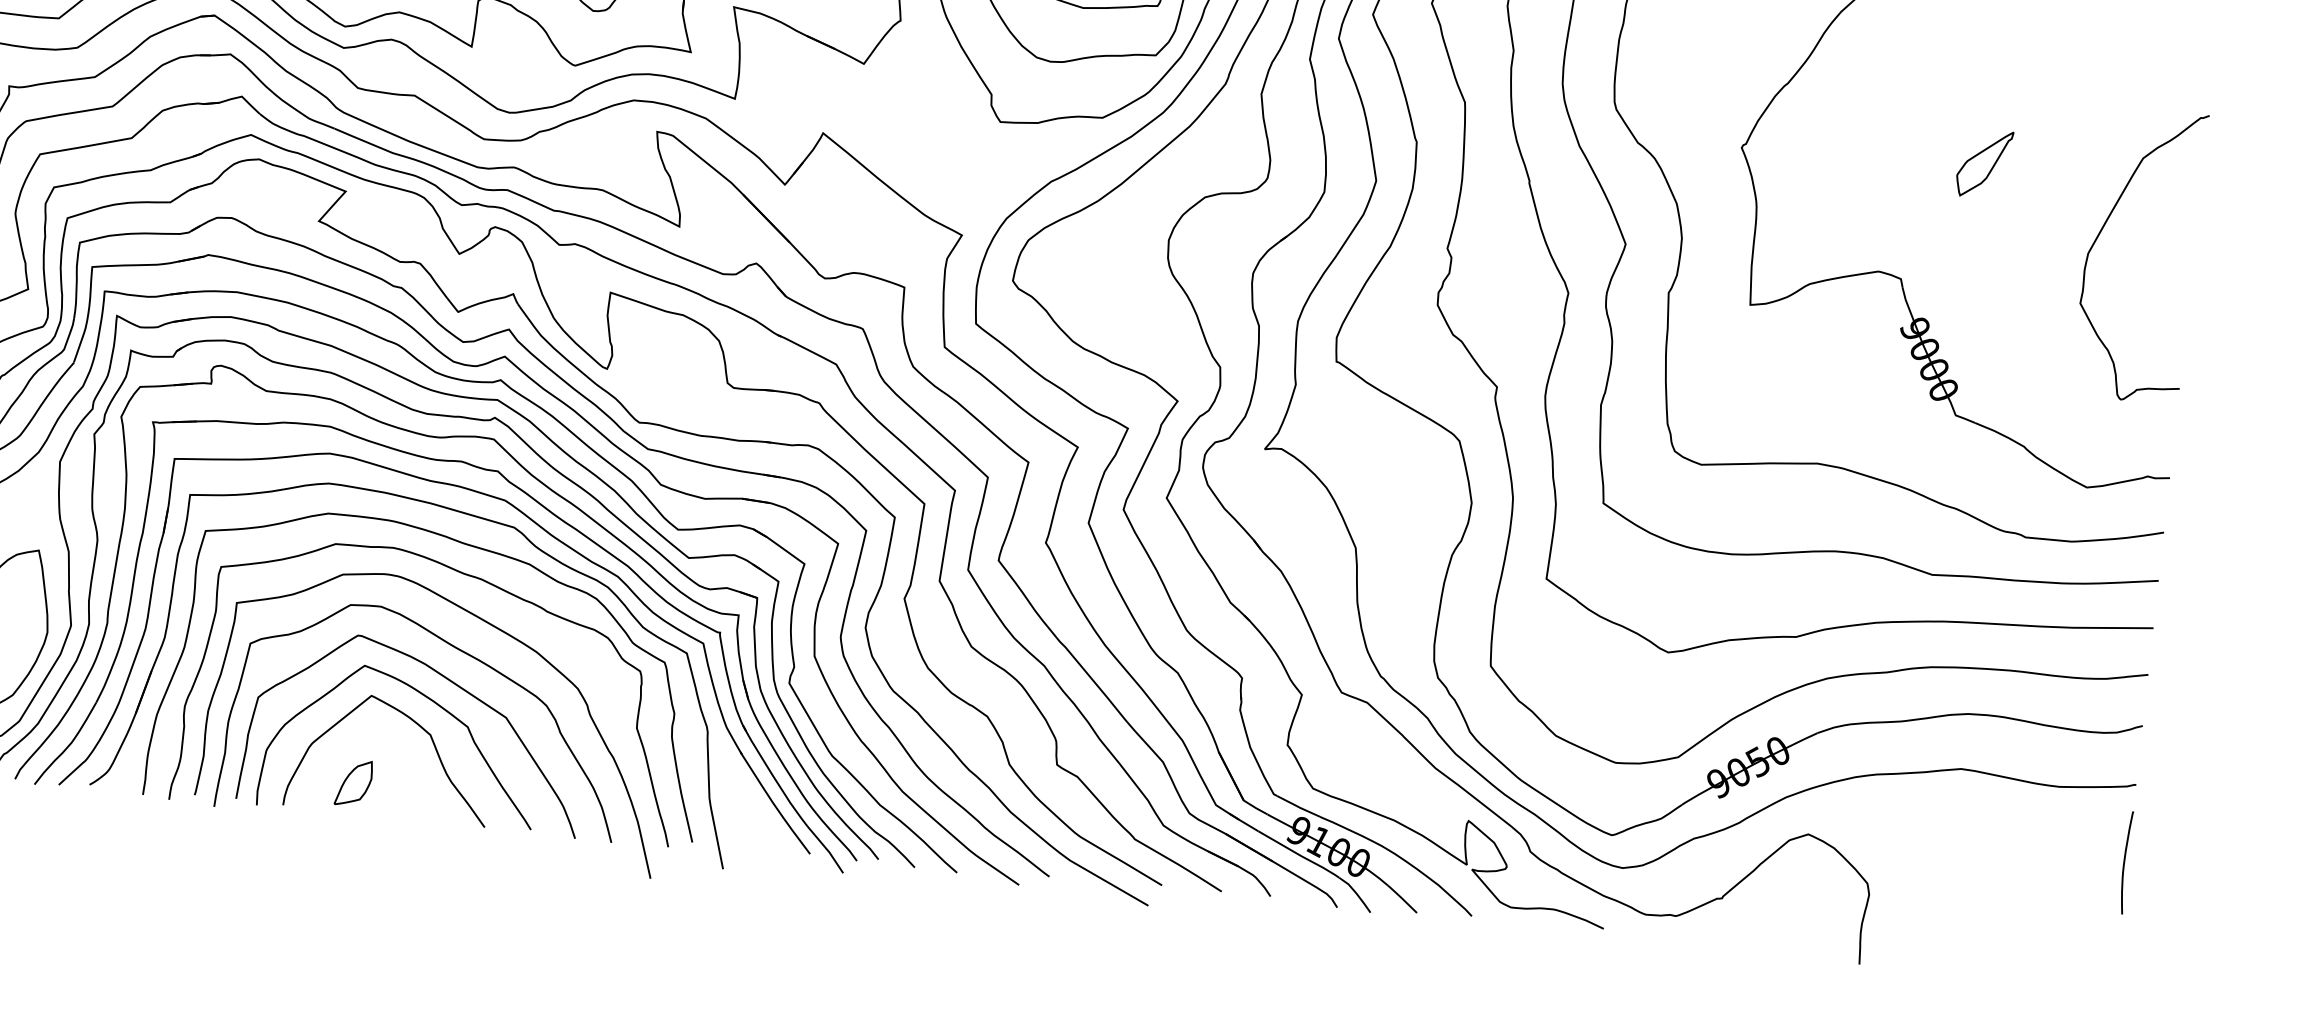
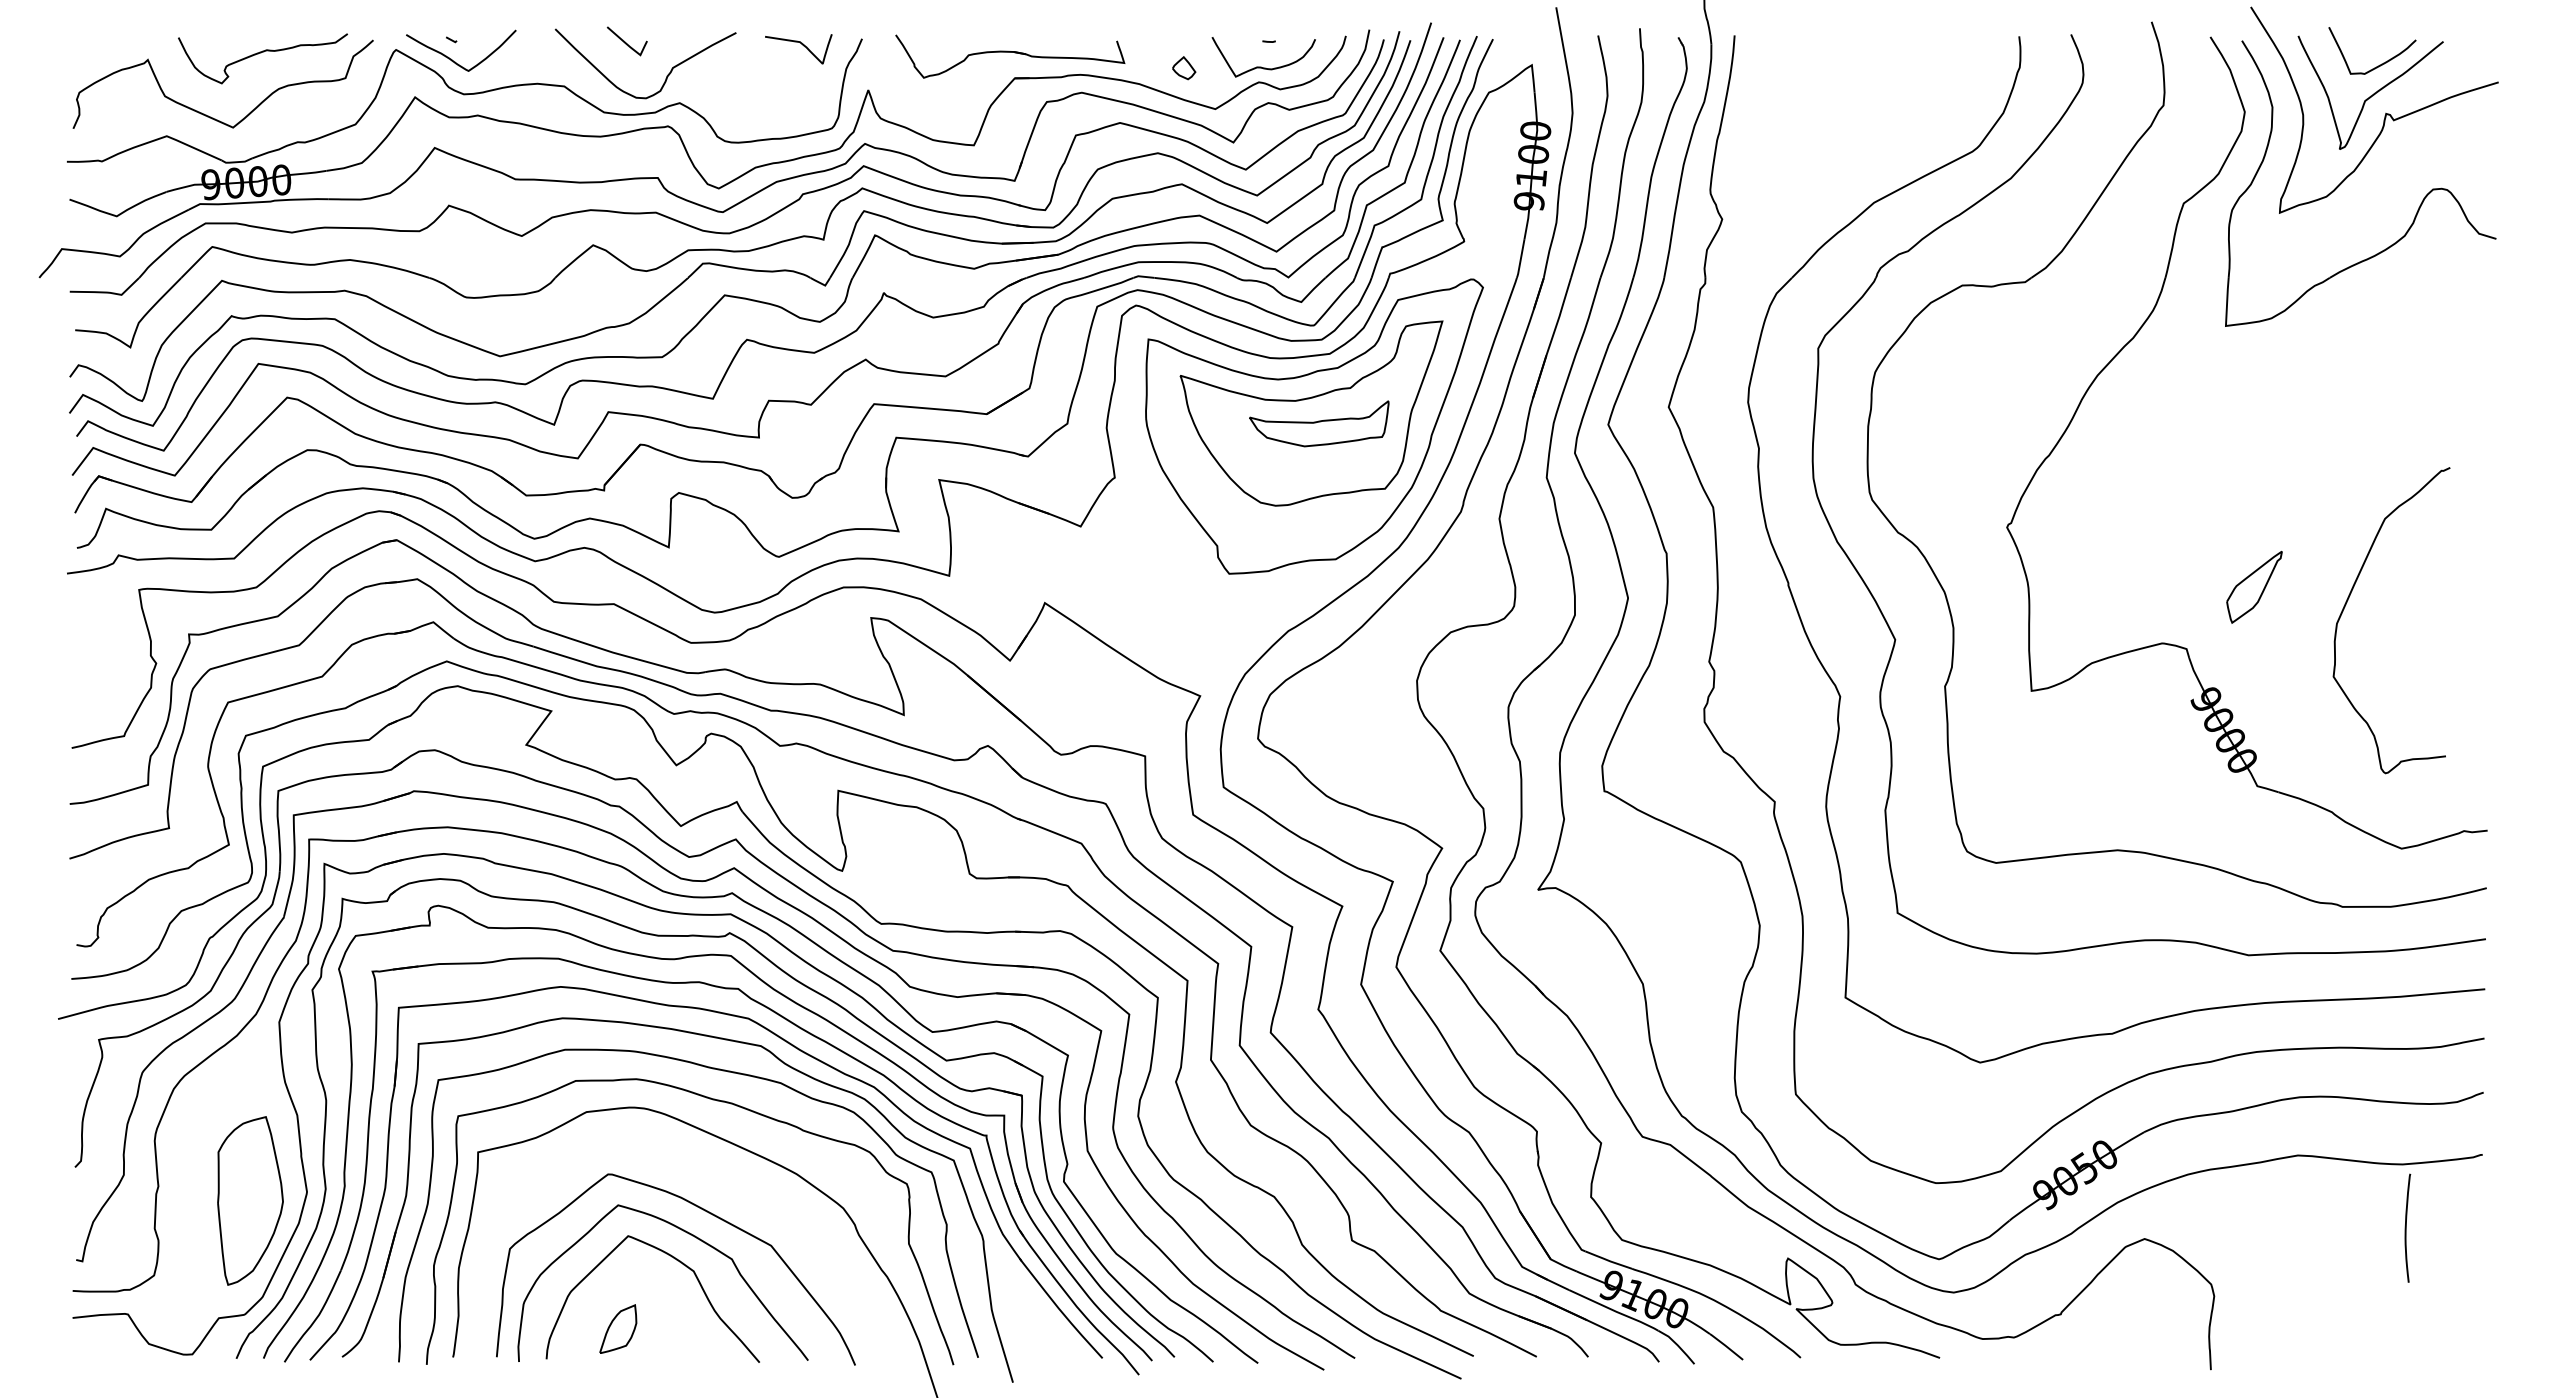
part: (1984, 163) -> (2254, 586), moved
curve: (2102, 230) -> (2349, 598), moved
curve: (459, 650) -> (715, 1180), removed
curve: (2124, 861) -> (2406, 1227), moved

